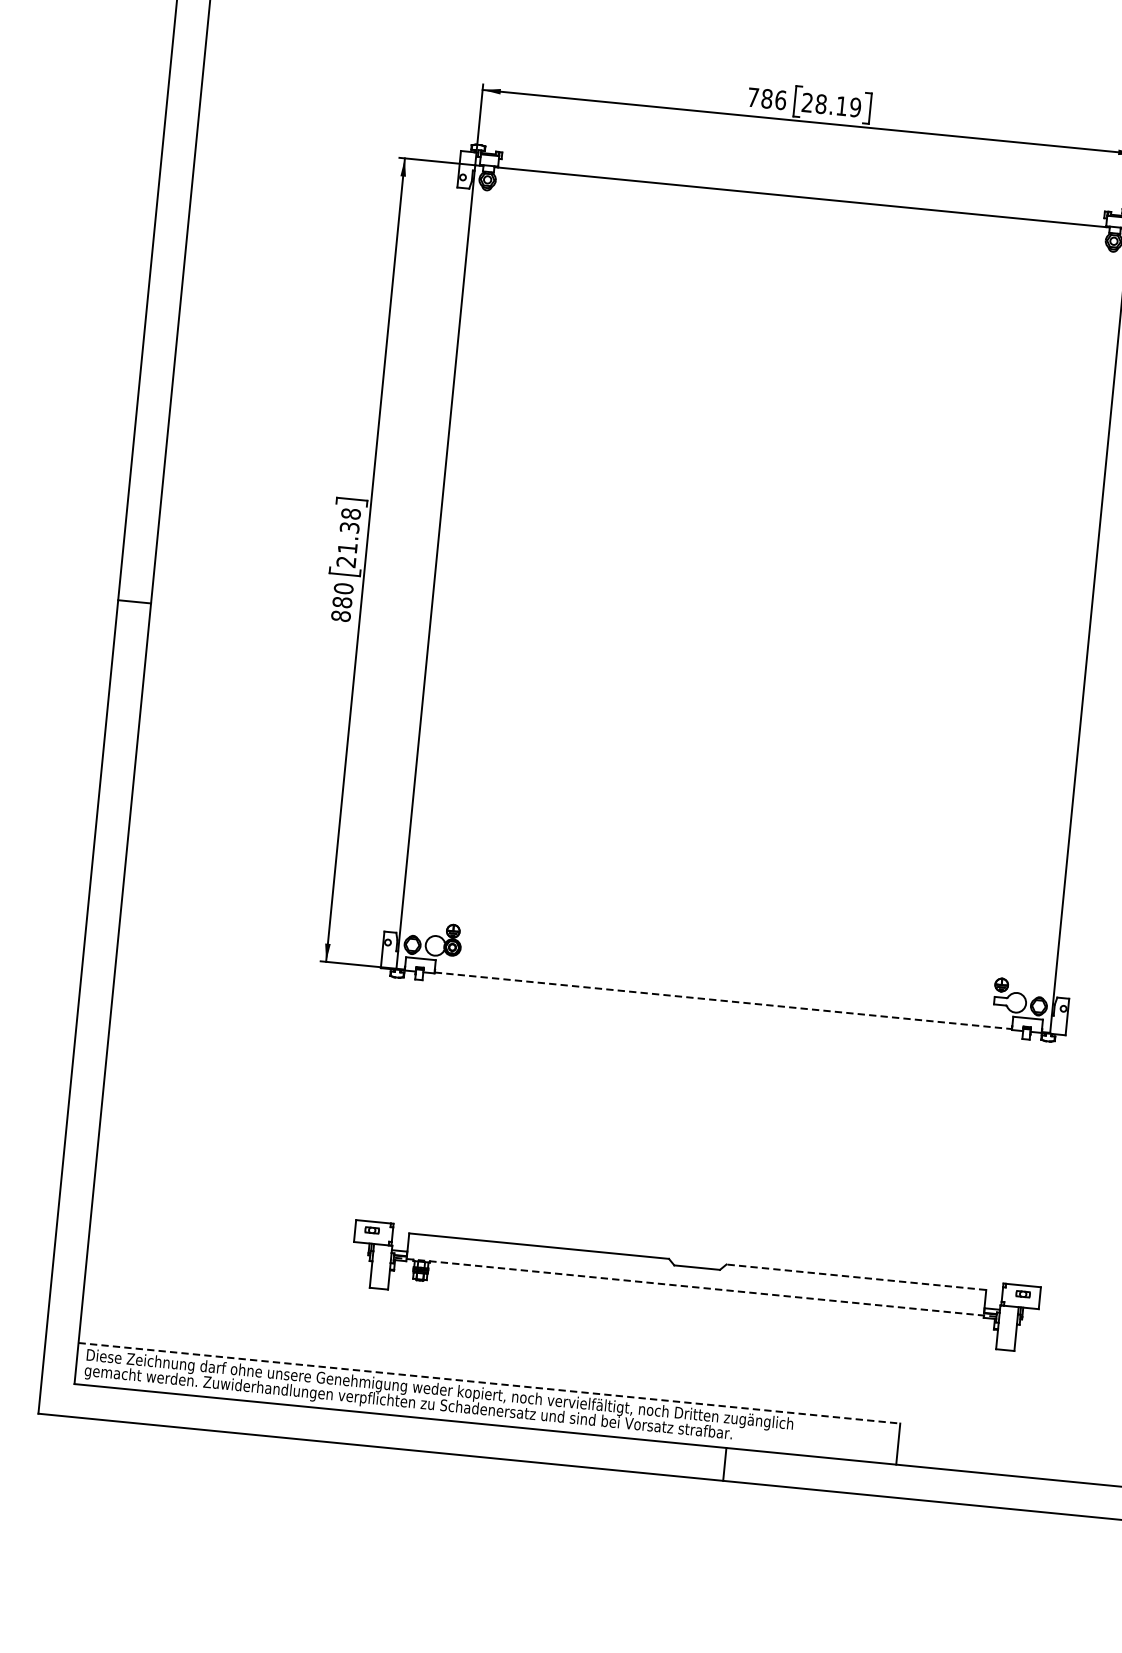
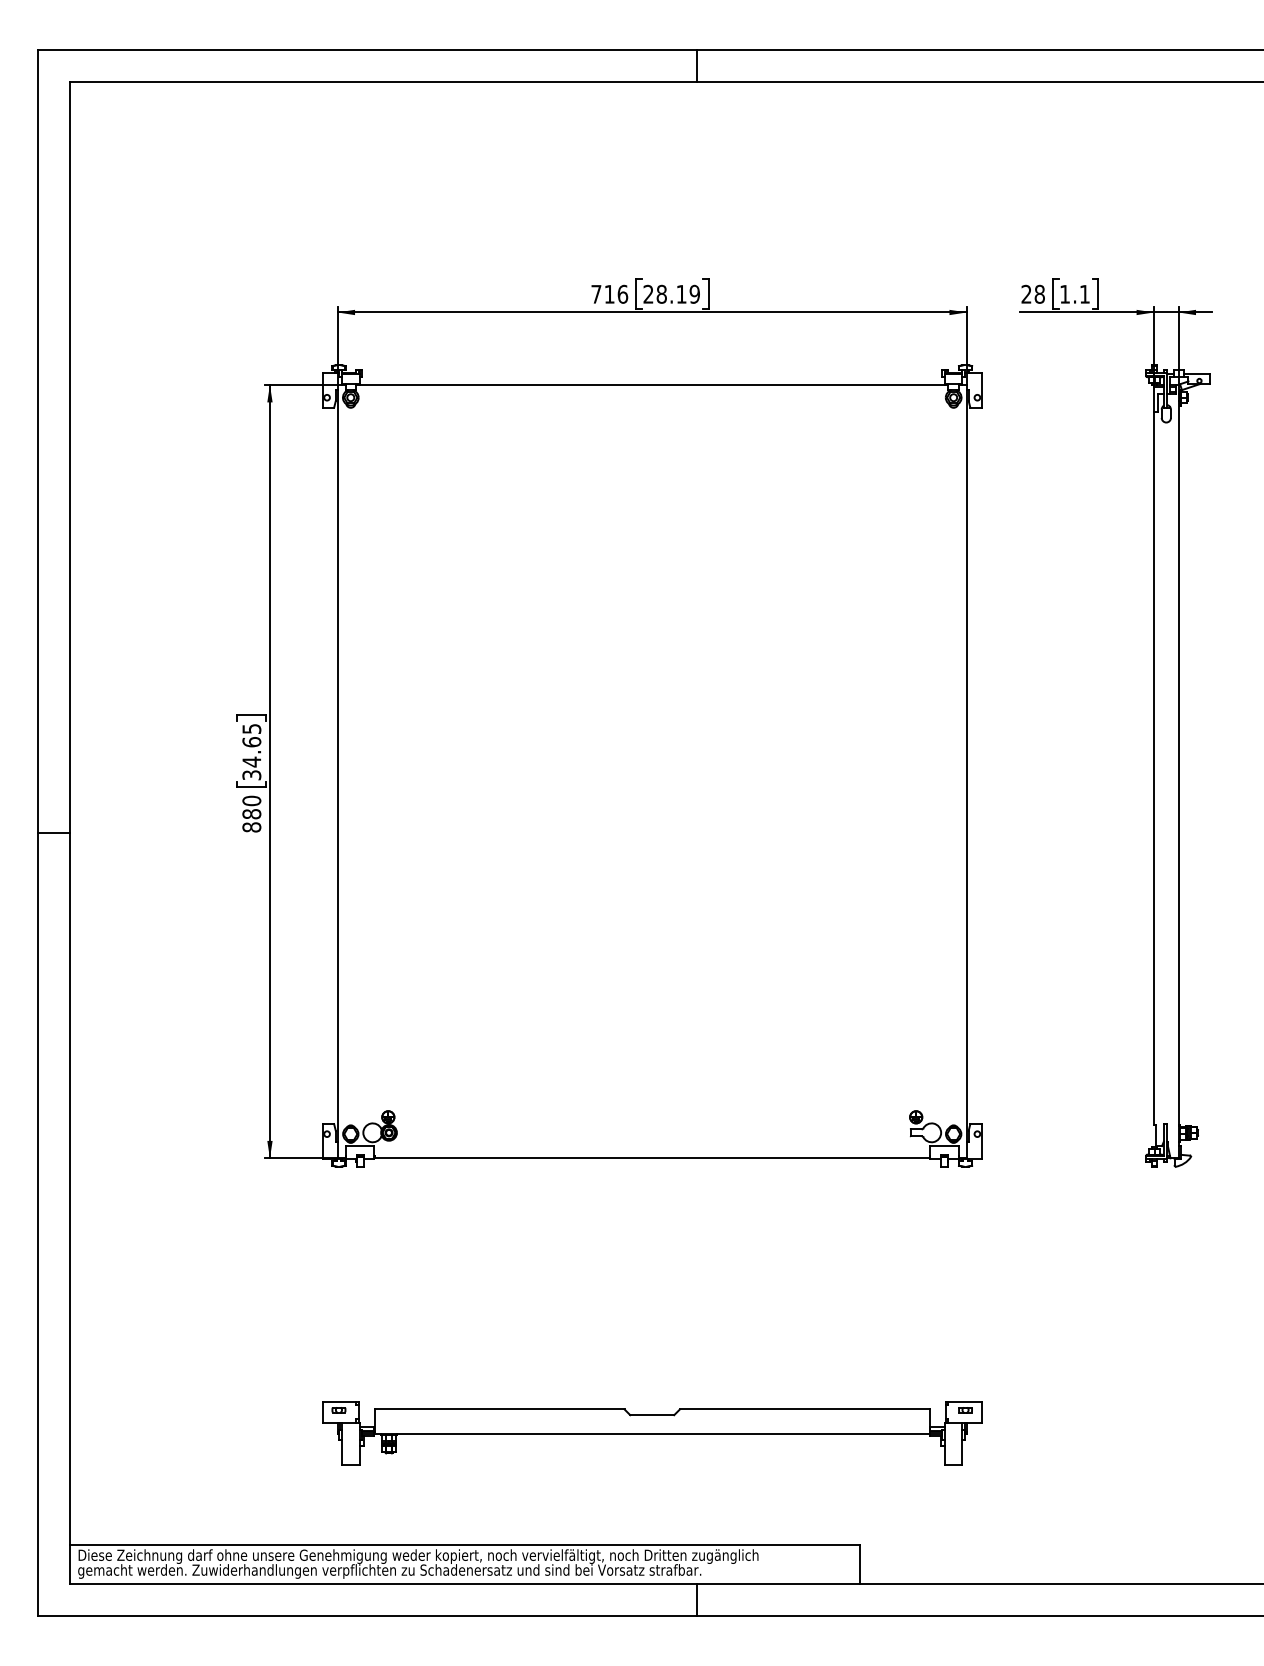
text: (767, 97) -> (609, 293), 786 -> 716
text: (348, 537) -> (251, 751), 21.38 -> 34.65
line: (723, 1001) -> (652, 1158), dashed -> solid
line: (855, 1277) -> (804, 1409), dashed -> solid
line: (694, 1287) -> (651, 1434), dashed -> solid
line: (489, 1382) -> (465, 1544), dashed -> solid

